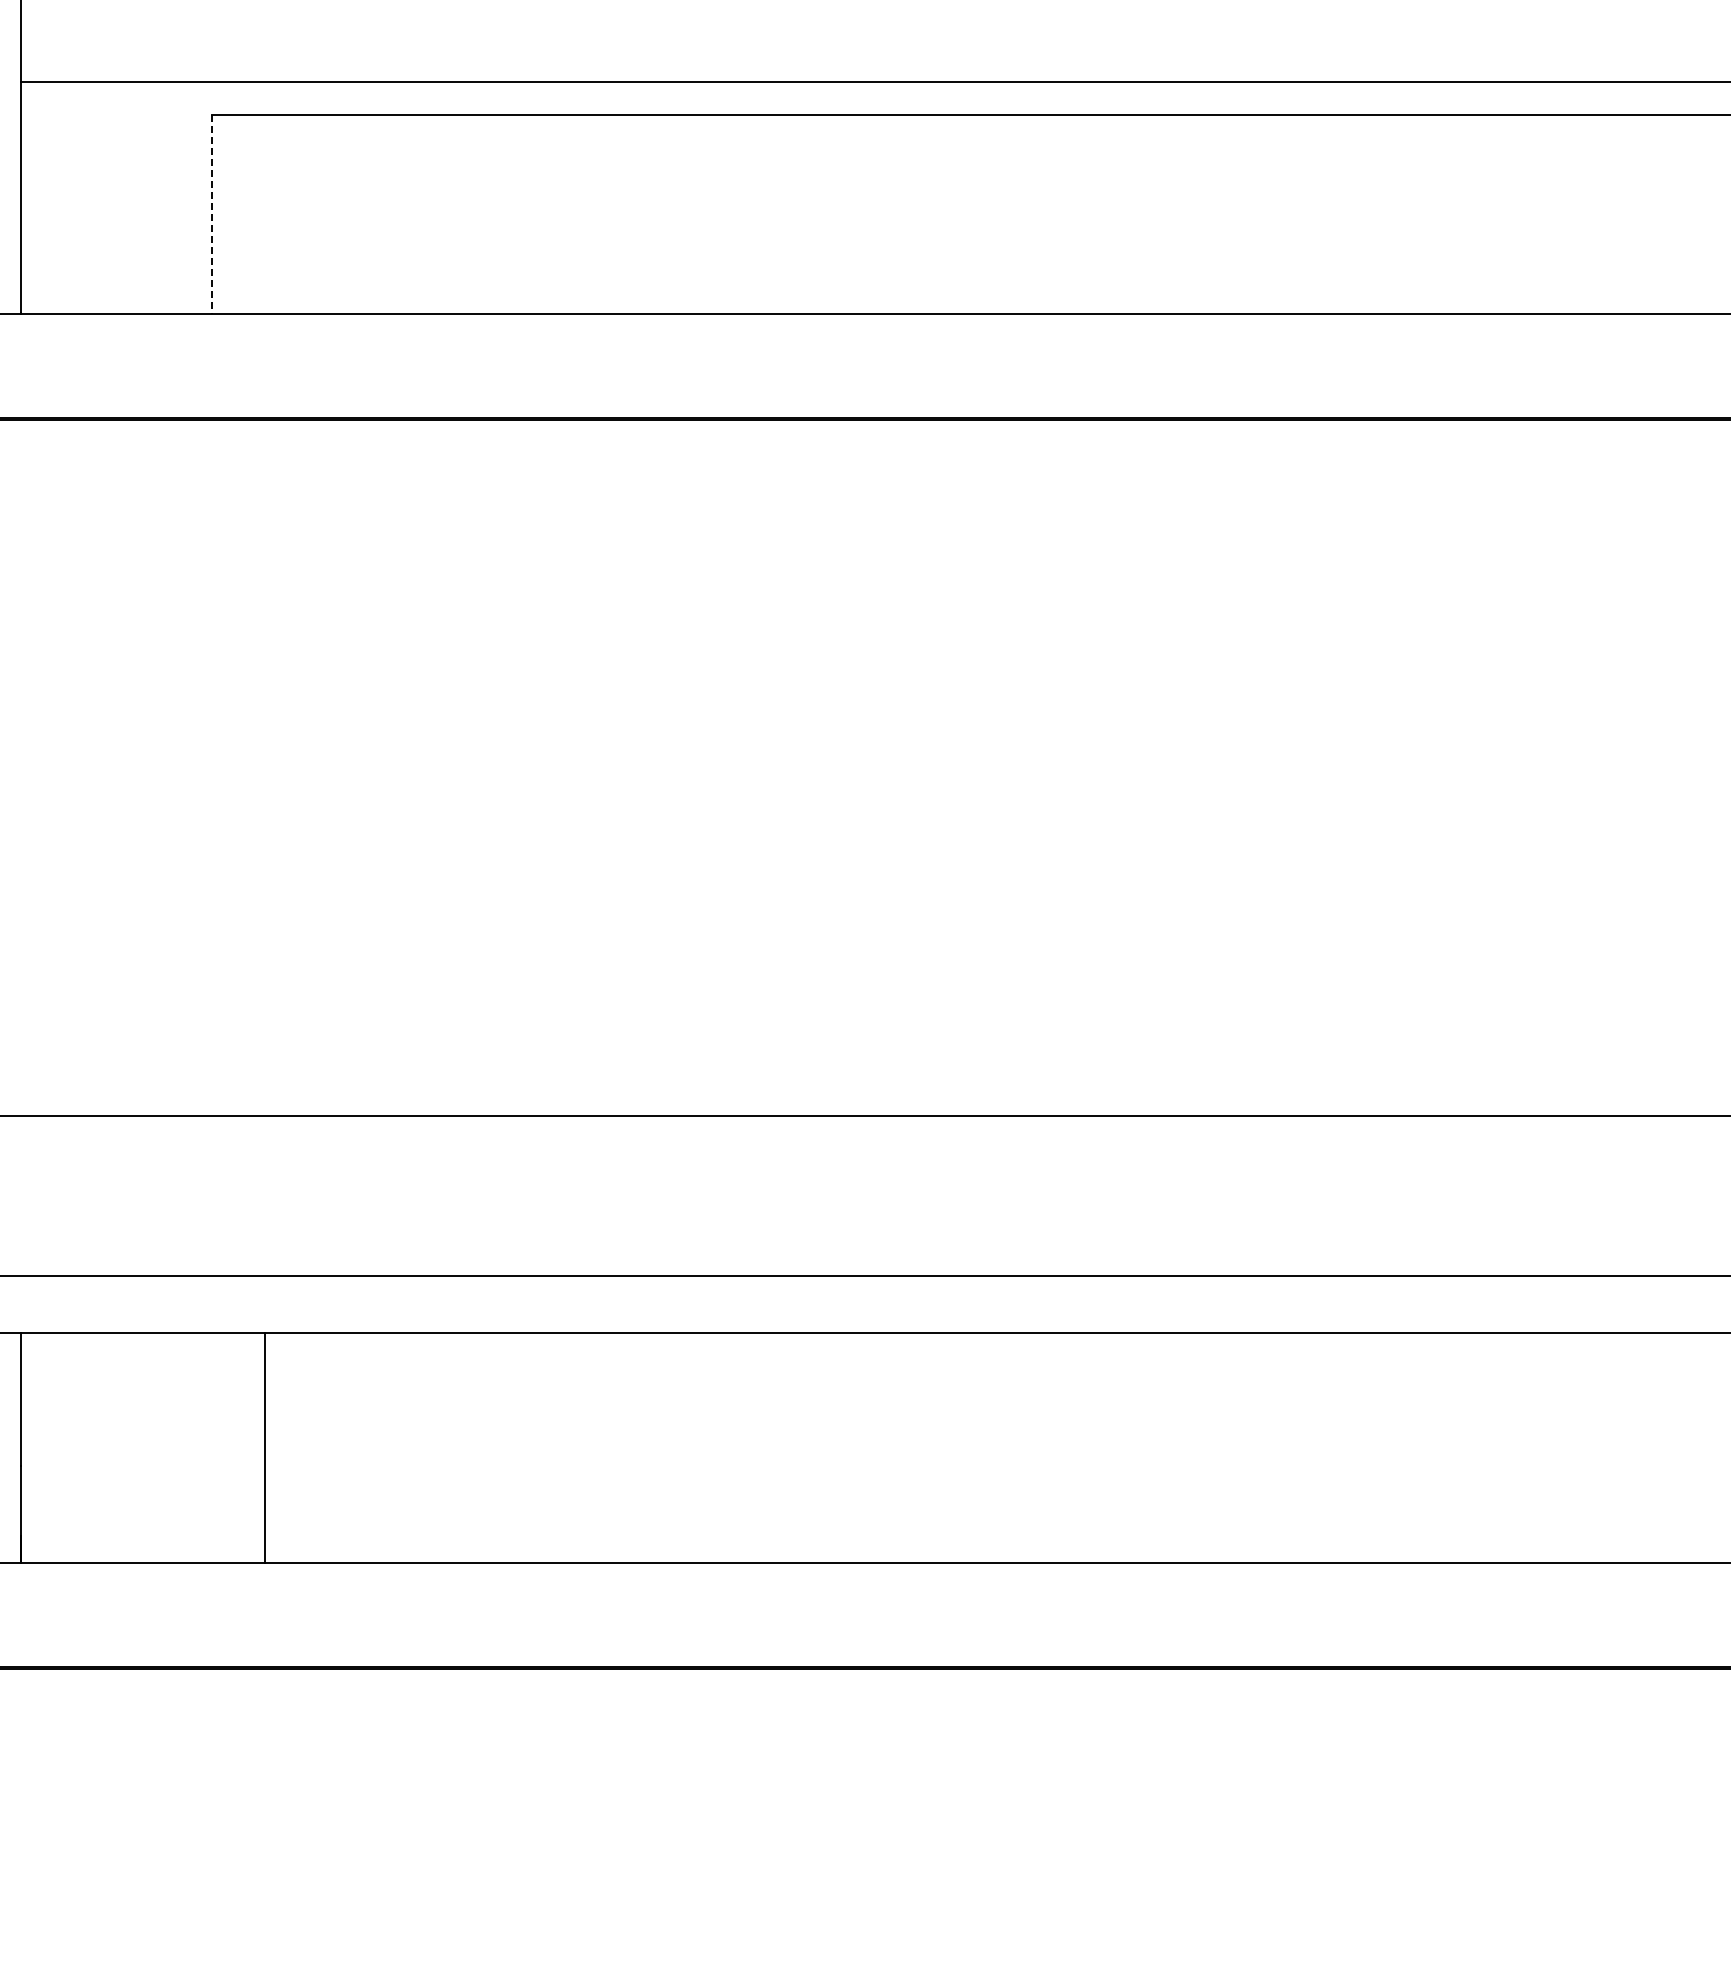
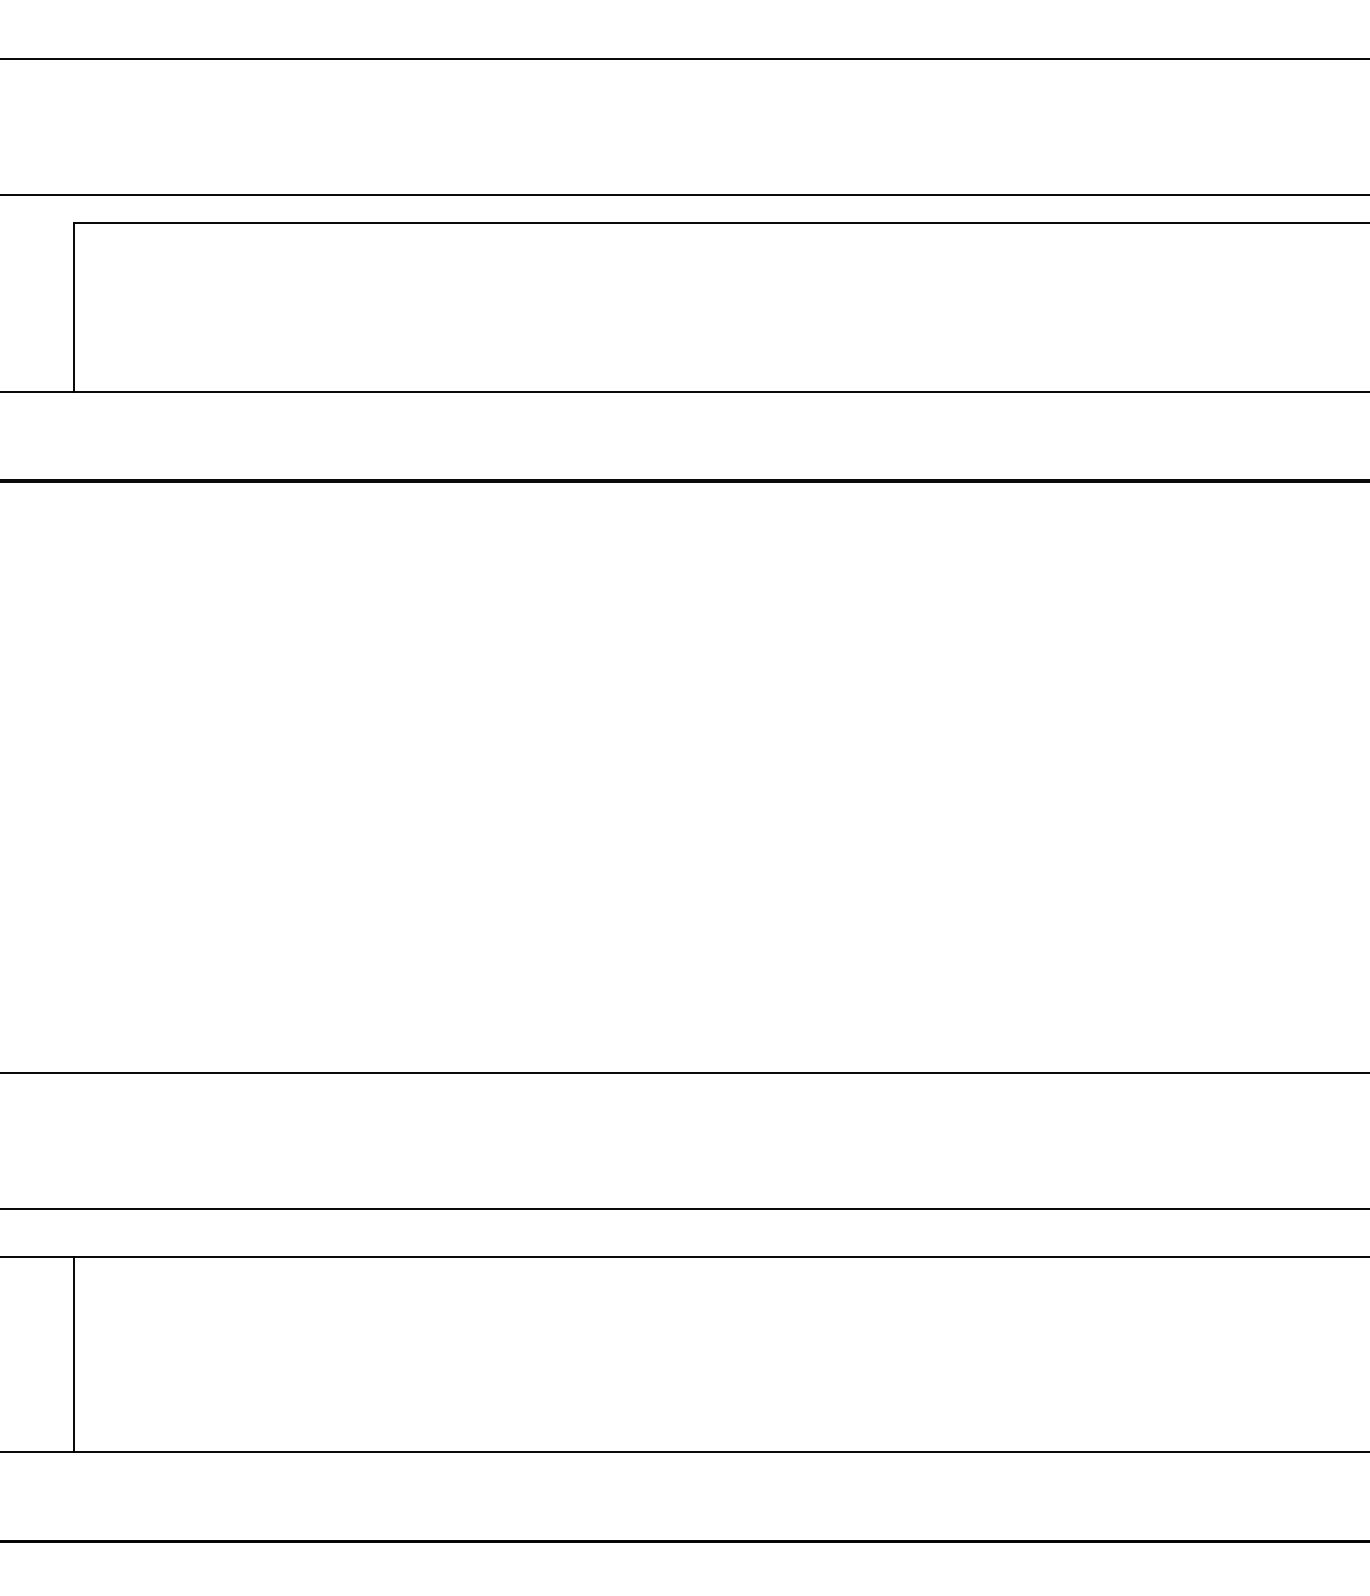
line: (211, 214) -> (74, 307), dashed -> solid
line: (264, 1448) -> (74, 1354), moved

